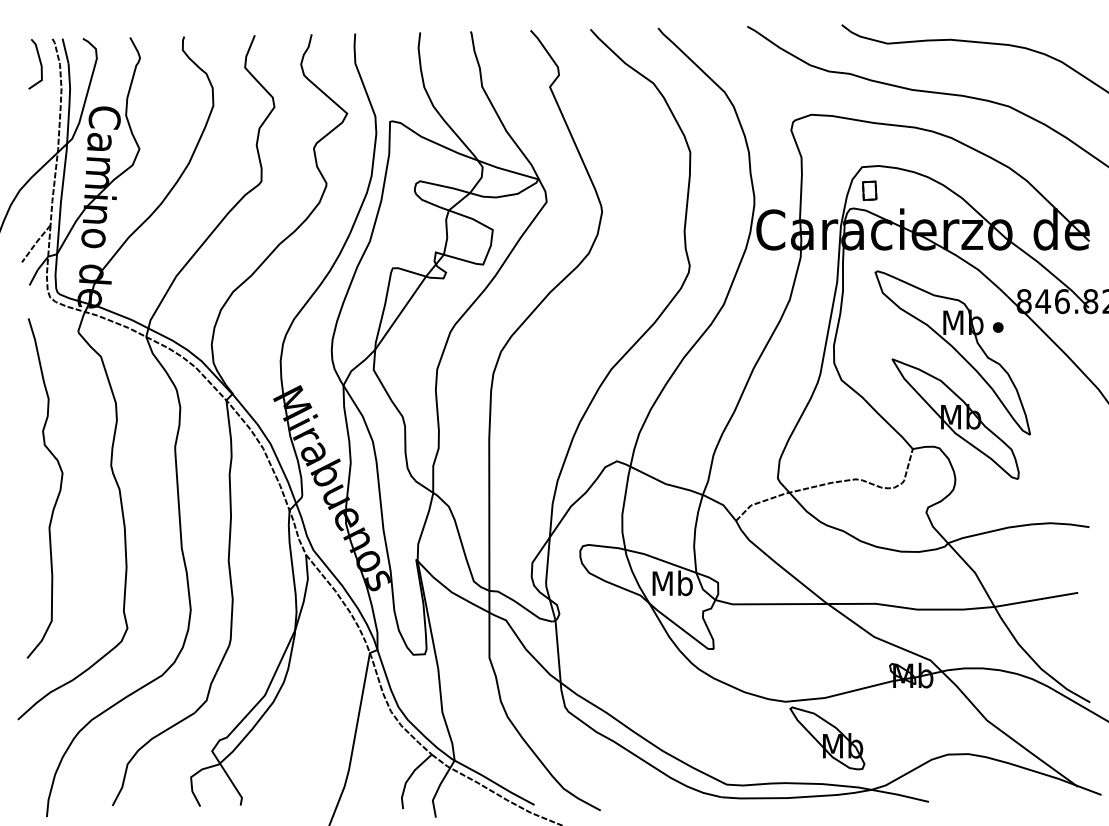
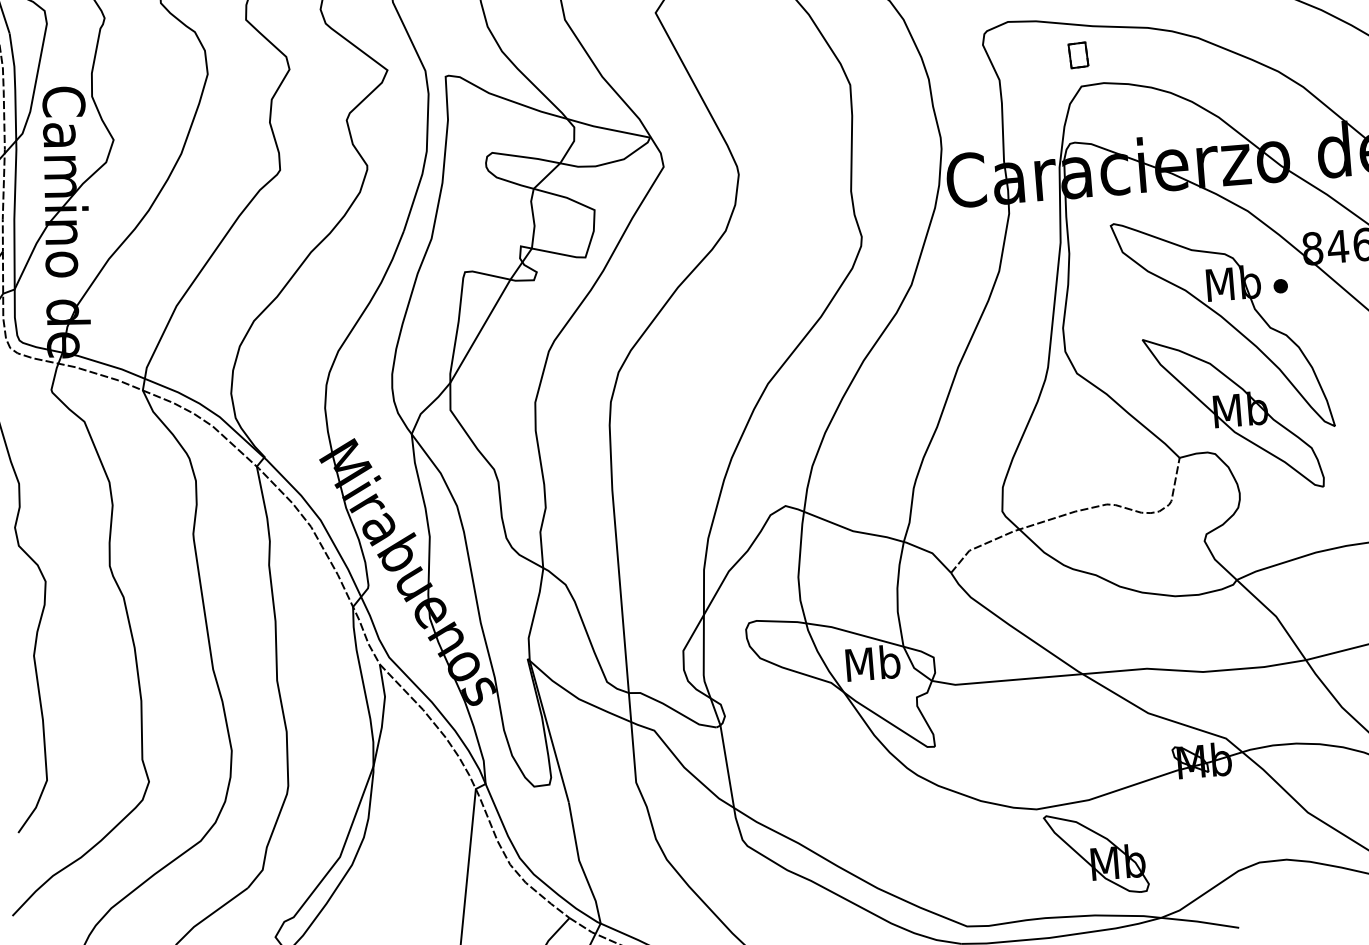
part: (869, 190) -> (1078, 54), moved

